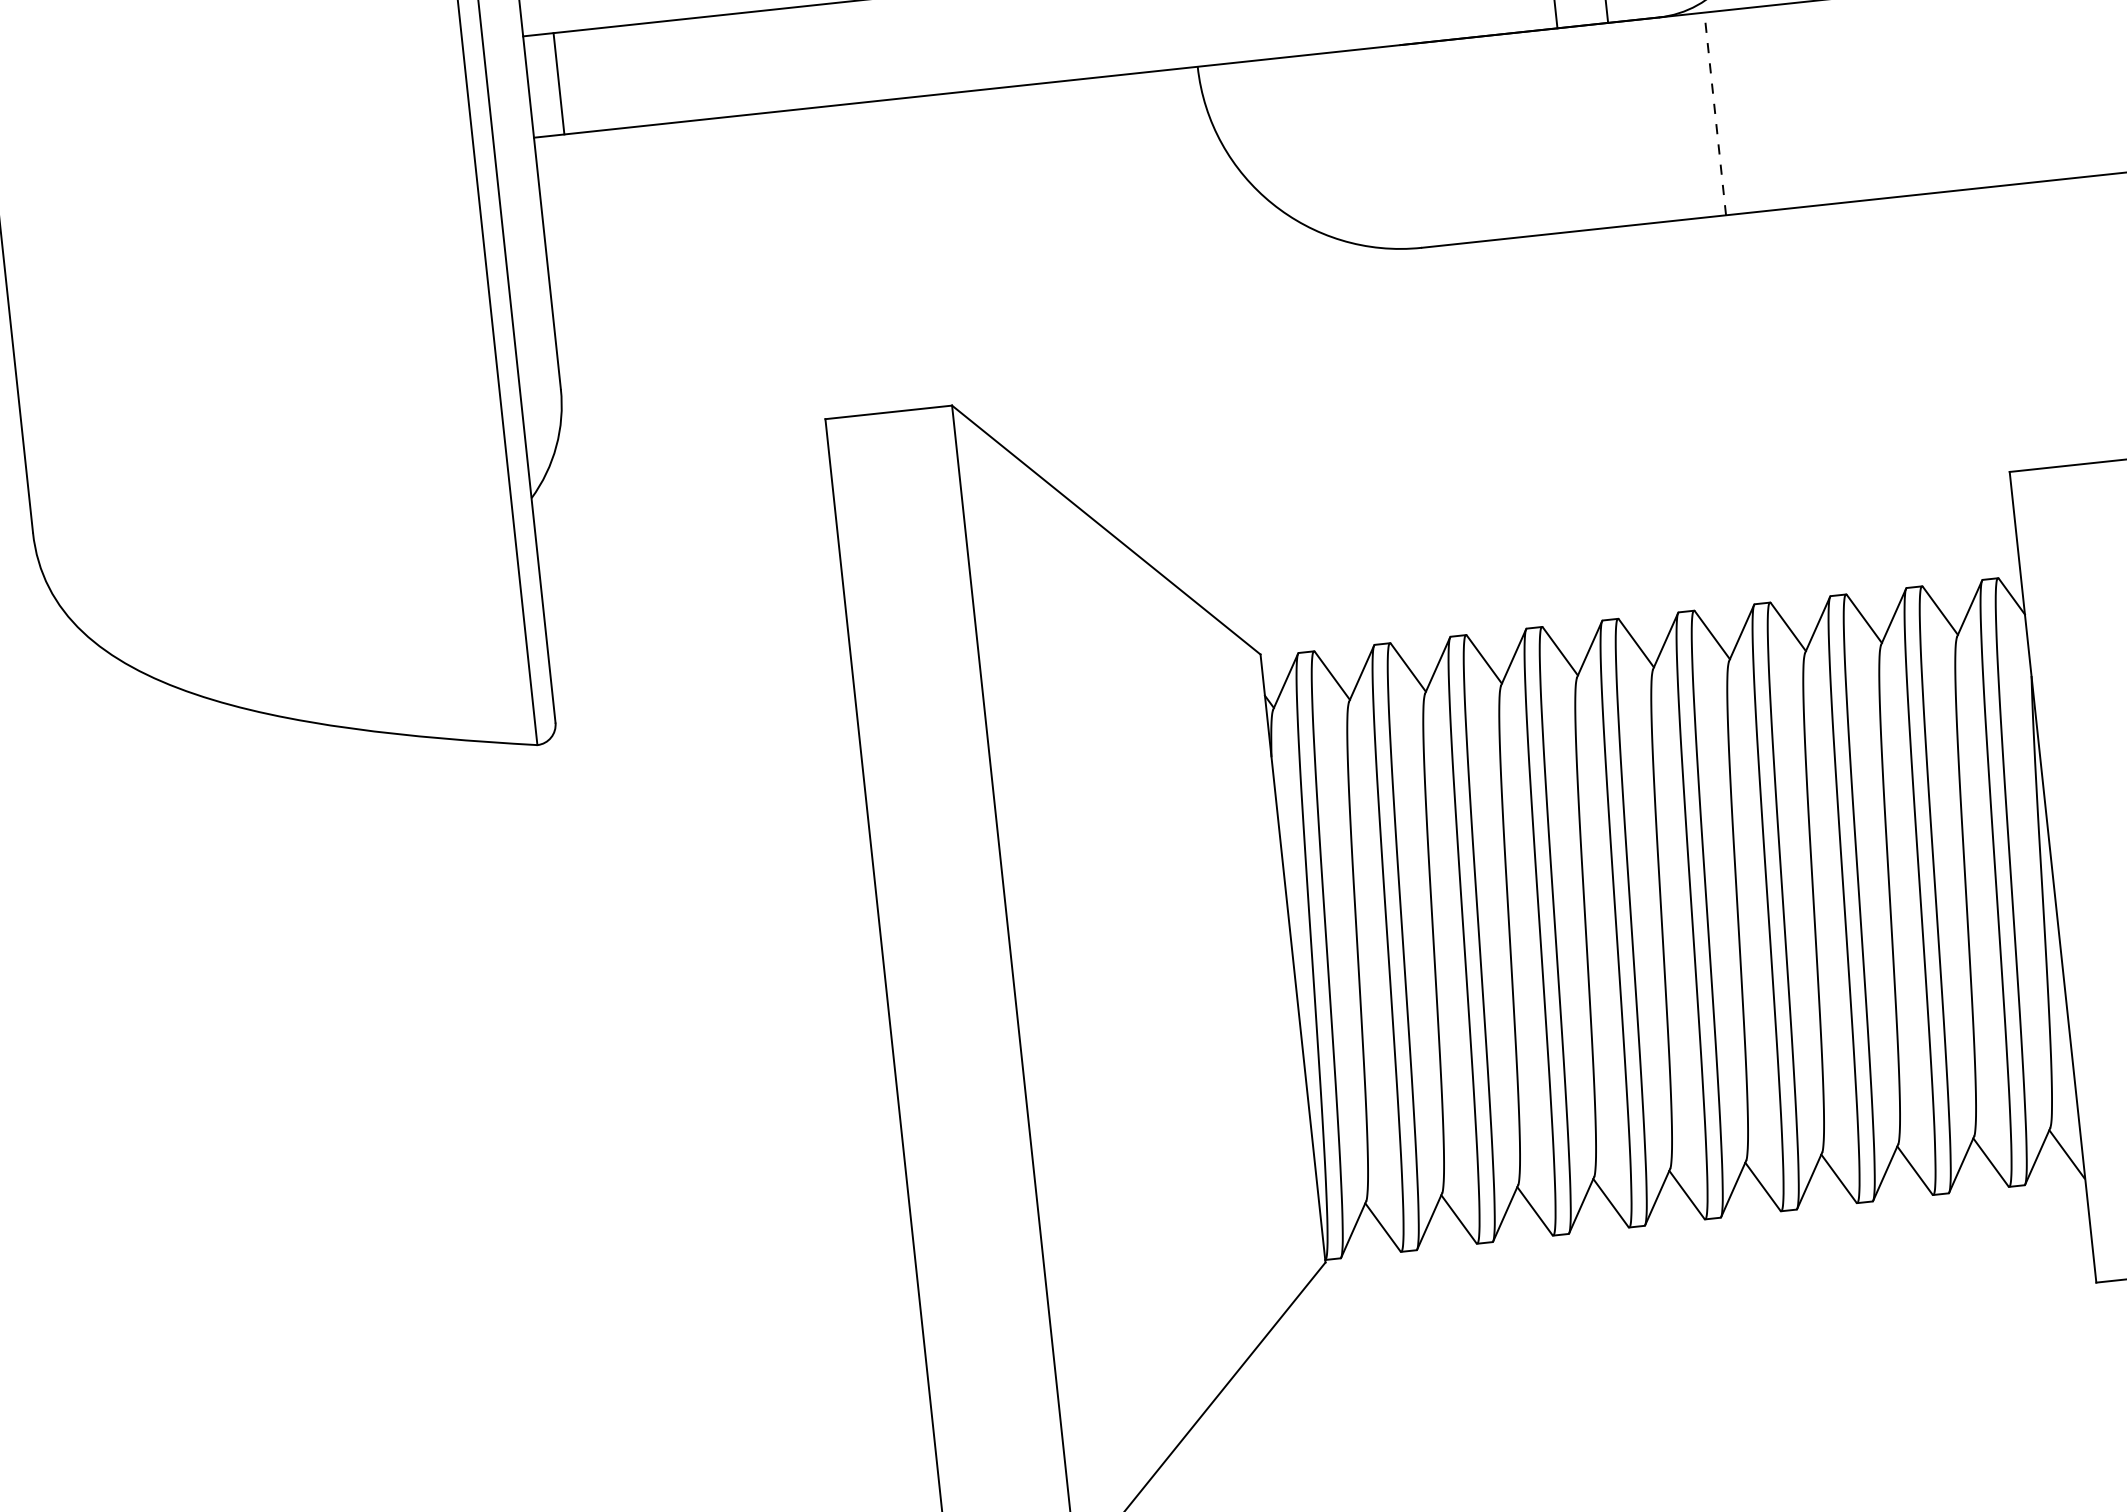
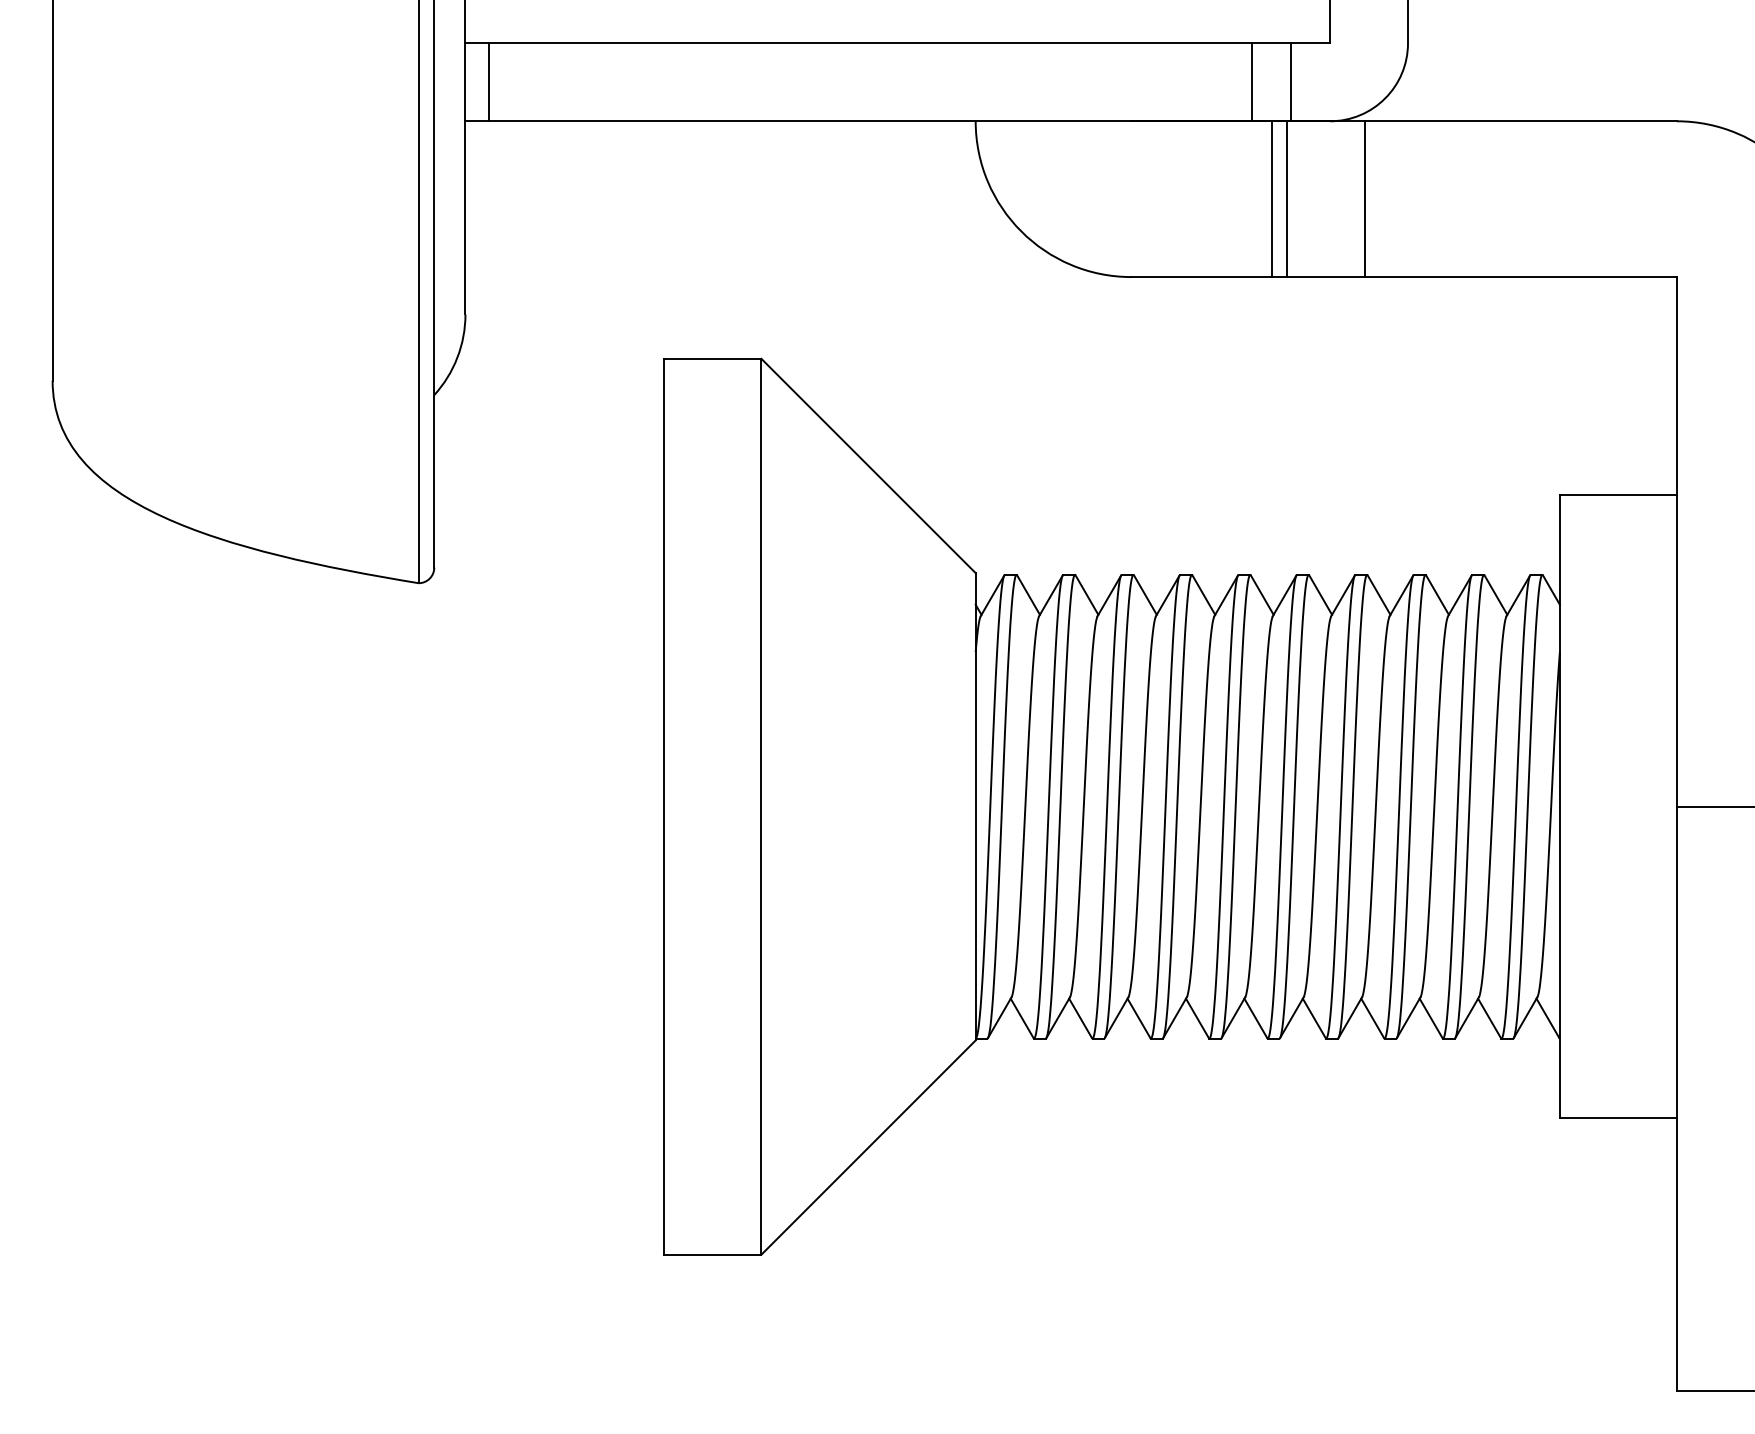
line: (1715, 114) -> (1365, 199), dashed -> solid
line: (1614, 125) -> (1287, 199), added
line: (1593, 127) -> (1271, 199), added

